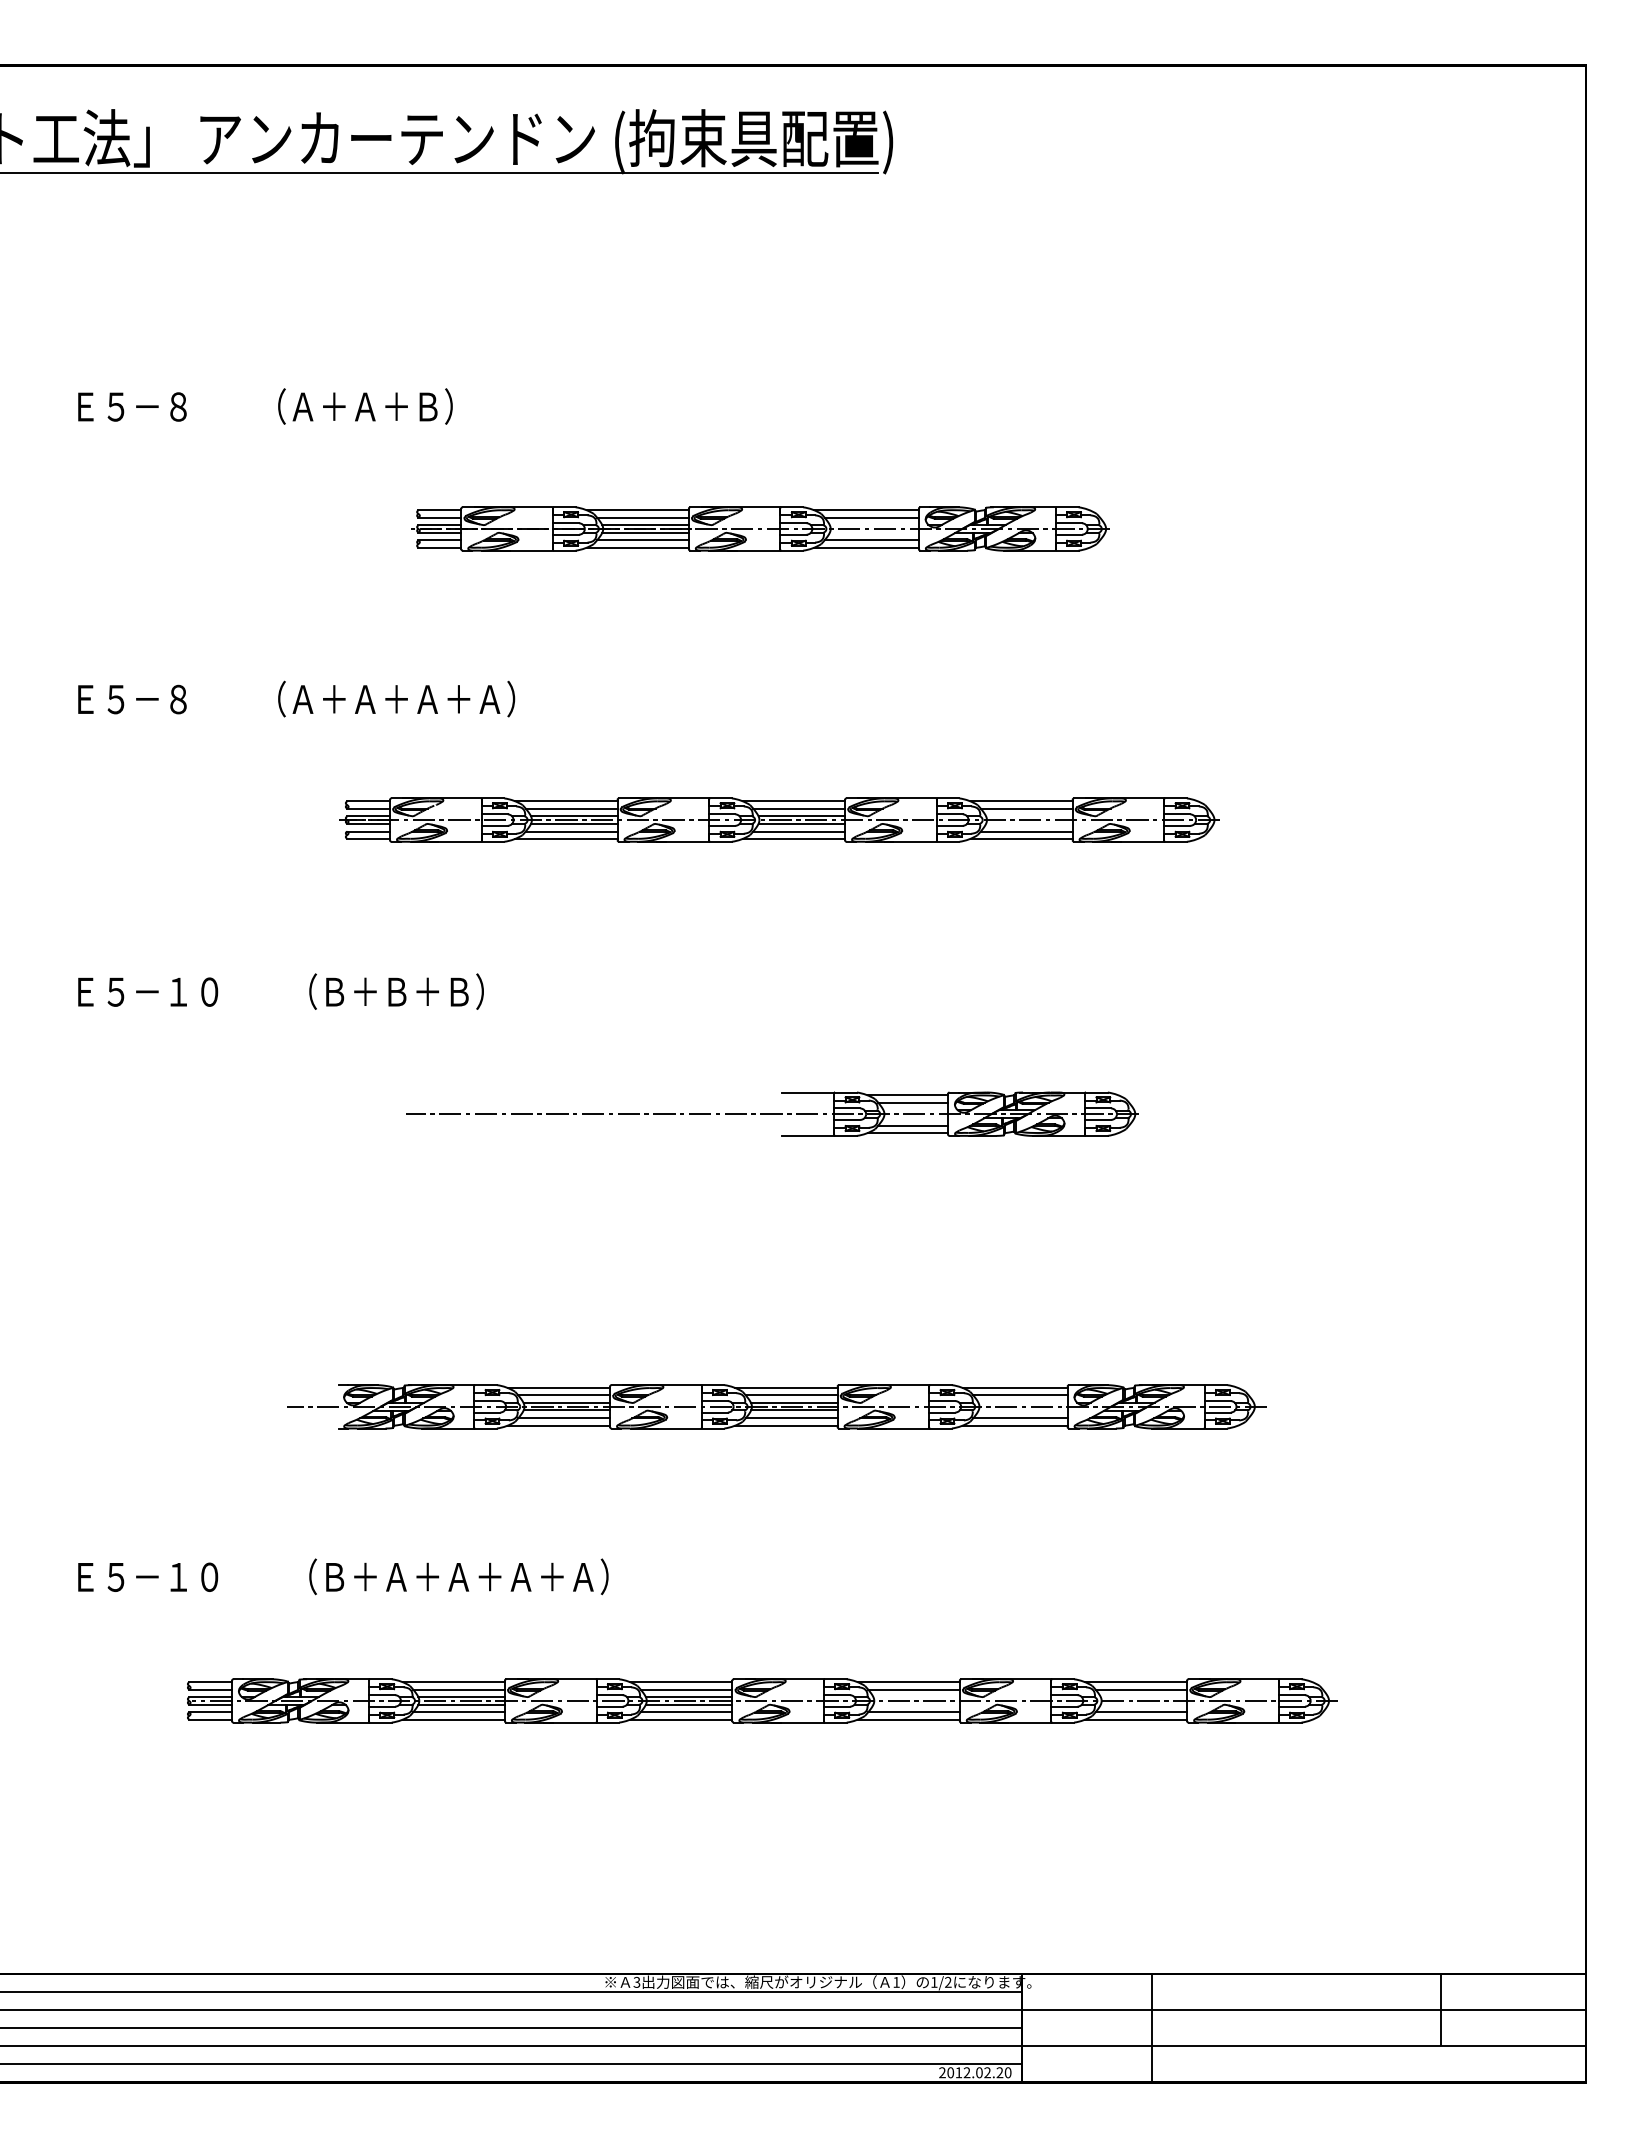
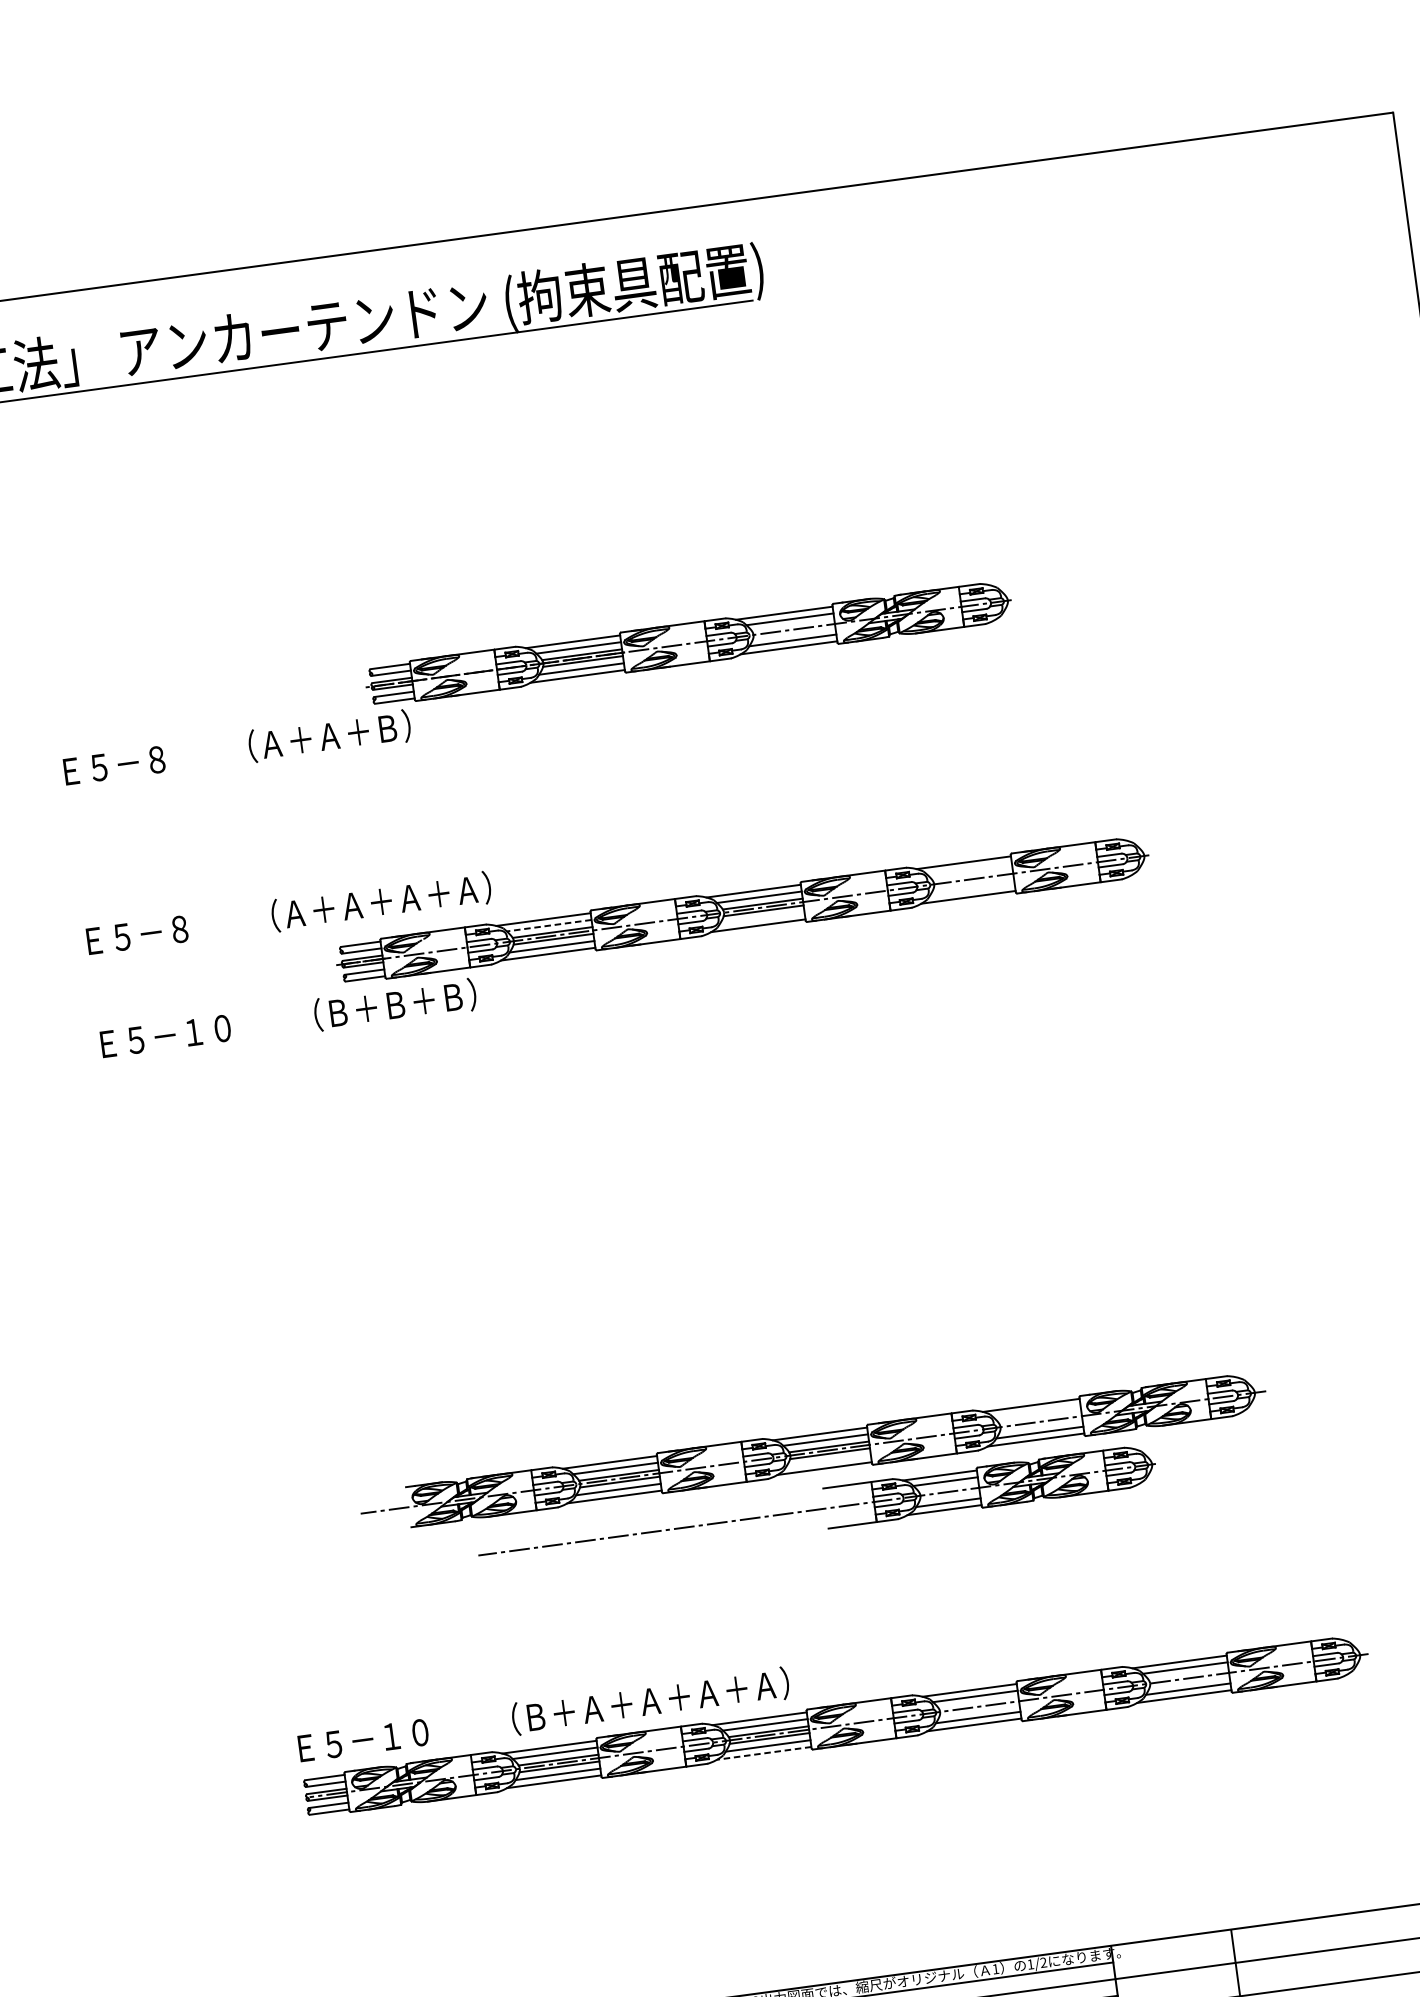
text: (265, 406) -> (237, 748), moved
text: (296, 698) -> (288, 913), moved
line: (571, 808) -> (549, 925), solid -> dashed
line: (1026, 808) -> (969, 868), removed
line: (799, 831) -> (762, 918), removed
line: (1026, 831) -> (972, 889), removed
text: (280, 991) -> (288, 1019), moved
part: (772, 1113) -> (816, 1509), moved
line: (1020, 1395) -> (1037, 1411), removed
line: (791, 1418) -> (828, 1461), removed
text: (343, 1576) -> (543, 1715), moved
line: (680, 1719) -> (763, 1753), solid -> dashed

